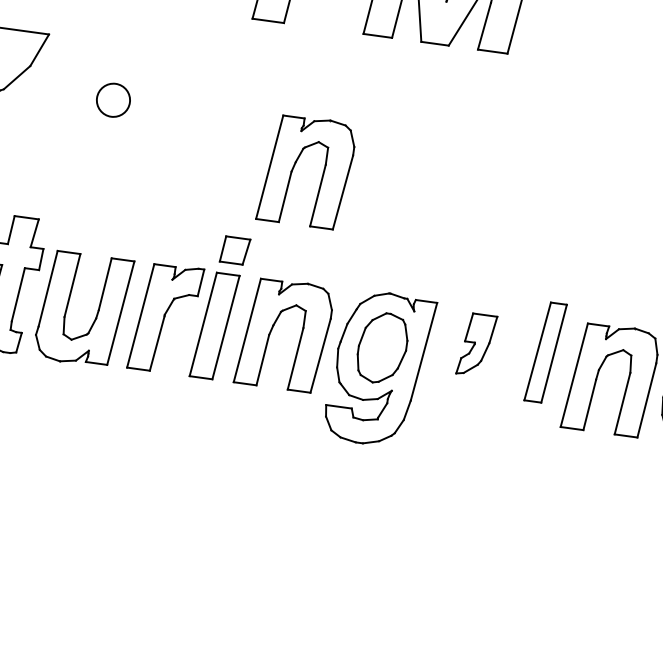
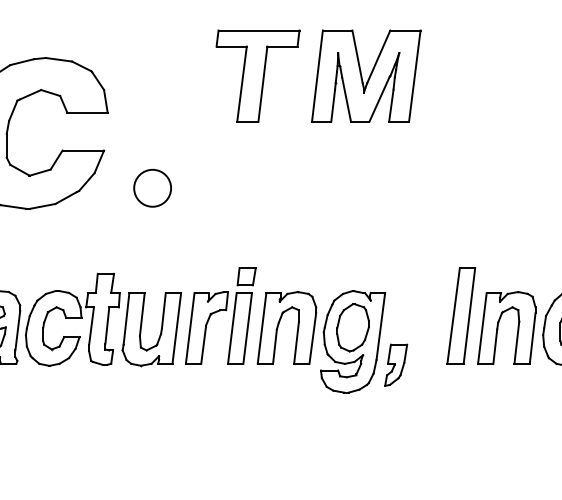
circle: (113, 99) -> (152, 187), size x1.67
part: (296, 164) -> (279, 214), removed
part: (477, 344) -> (396, 364), moved
part: (545, 351) -> (461, 315), size x1.43

